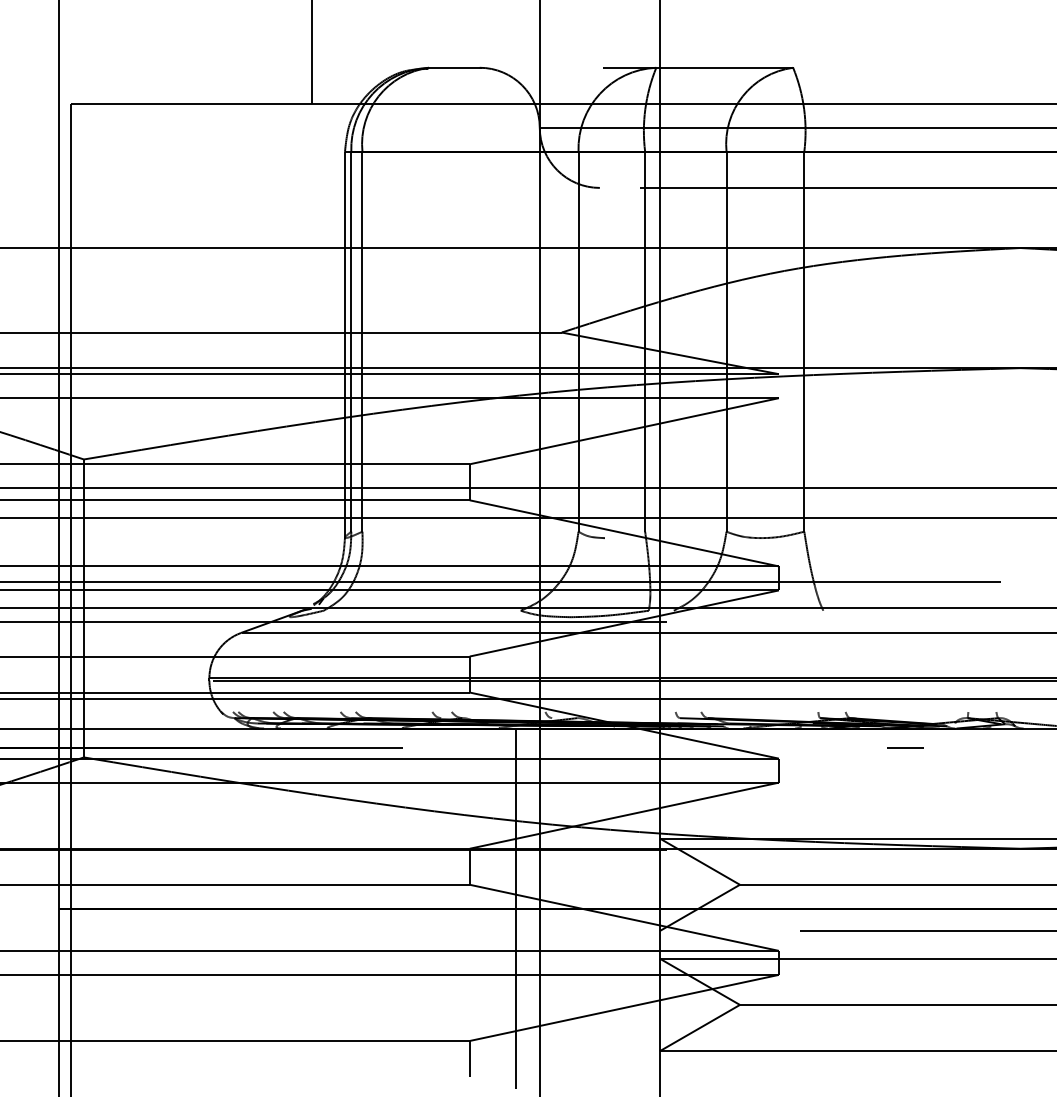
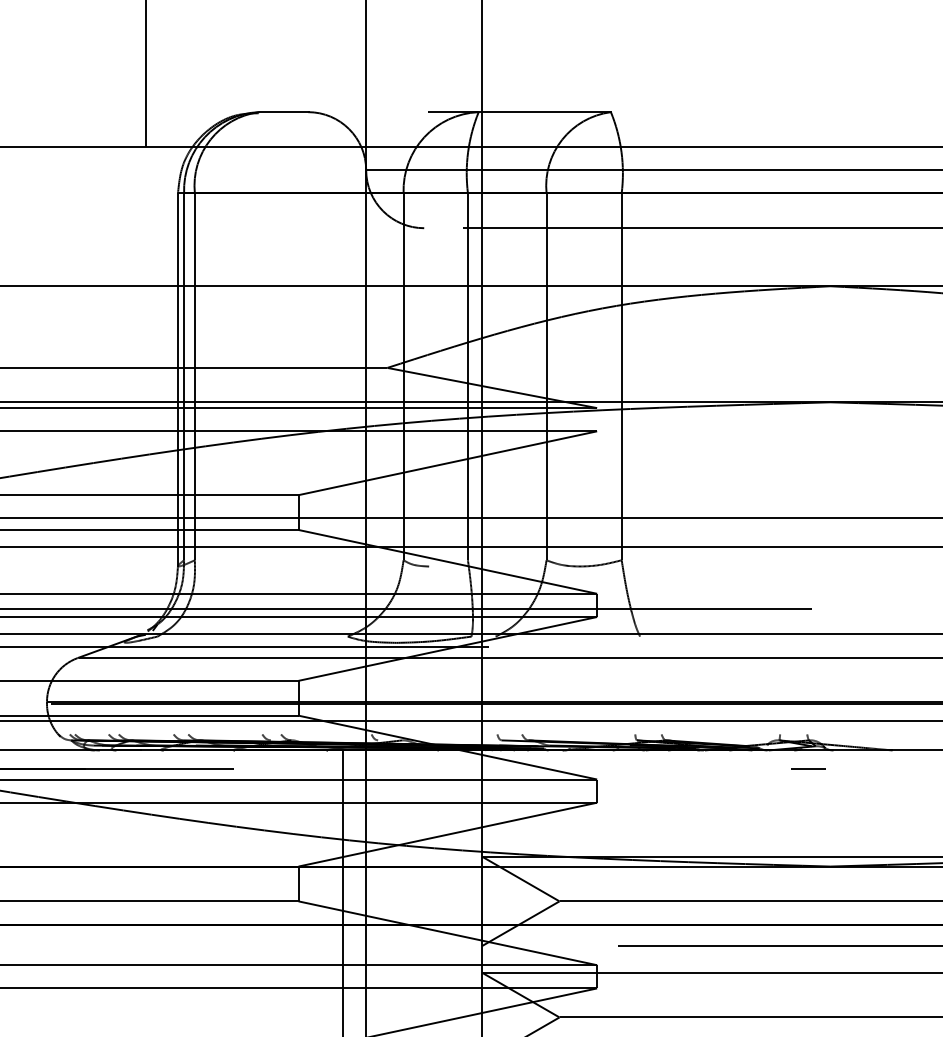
line: (905, 747) -> (808, 768), moved

